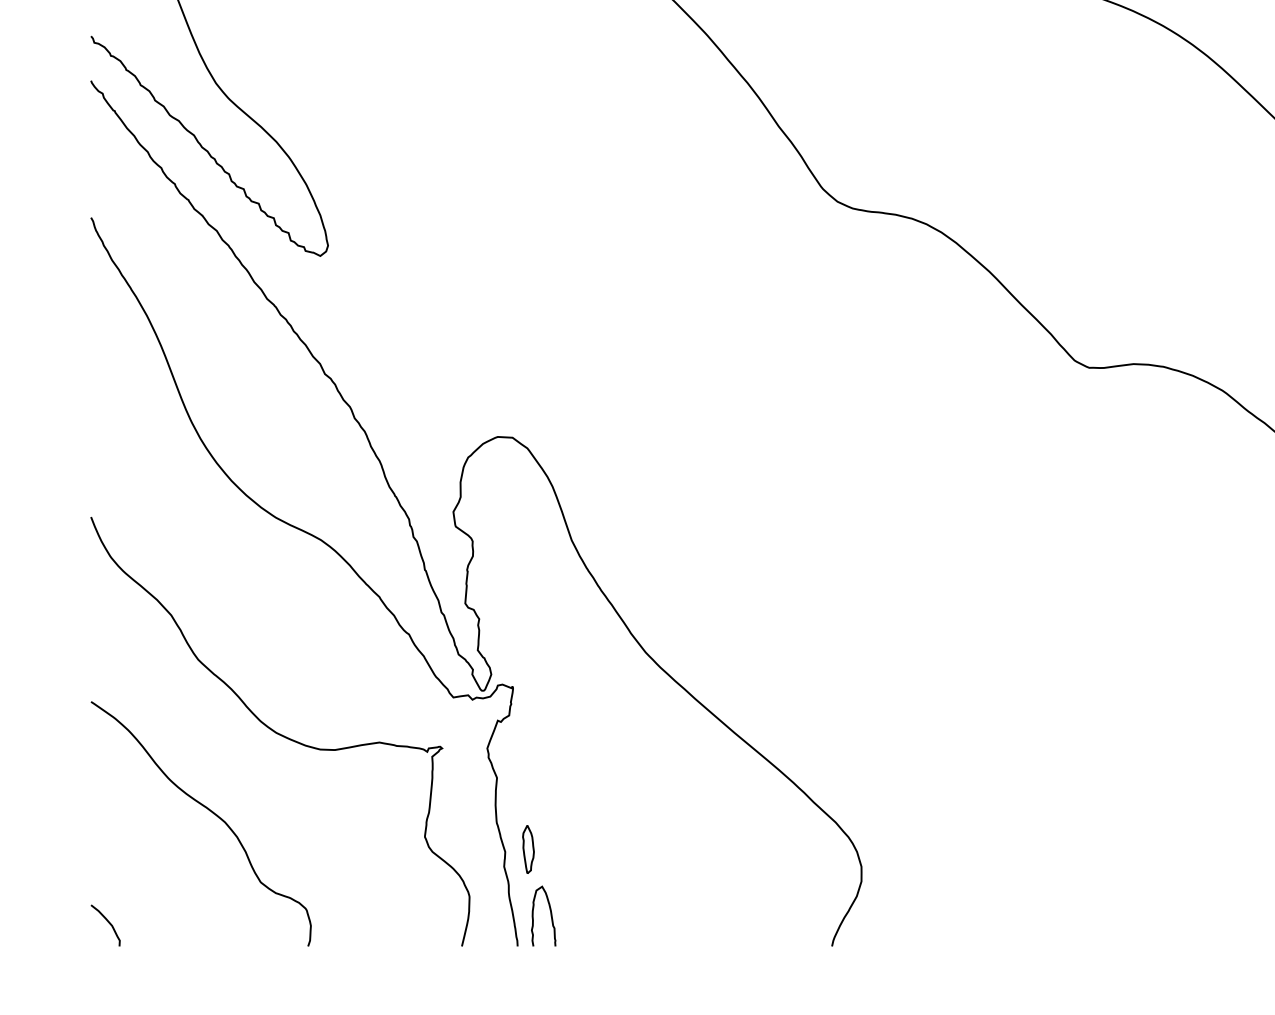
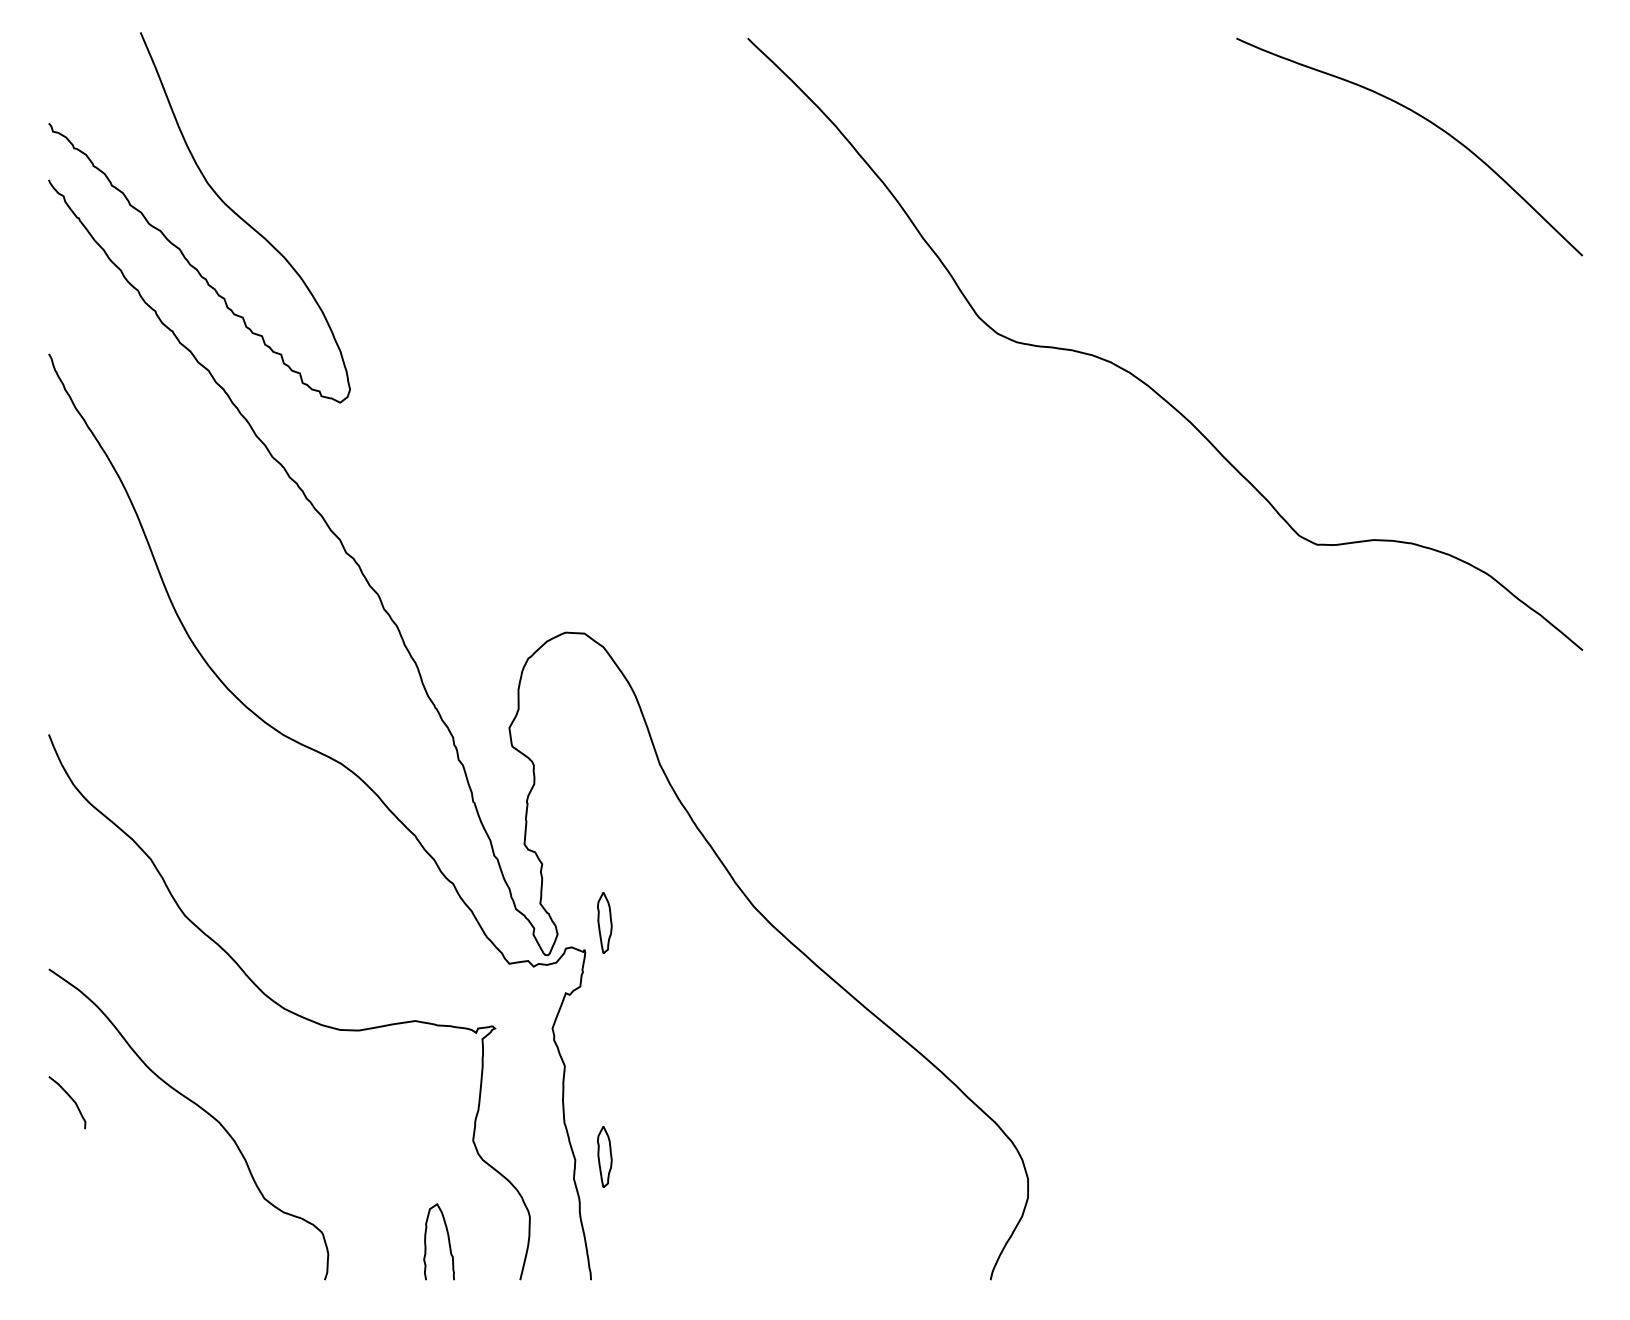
part: (528, 665) -> (604, 922), added
curve: (550, 912) -> (447, 1237), moved
curve: (108, 922) -> (70, 1098), moved

